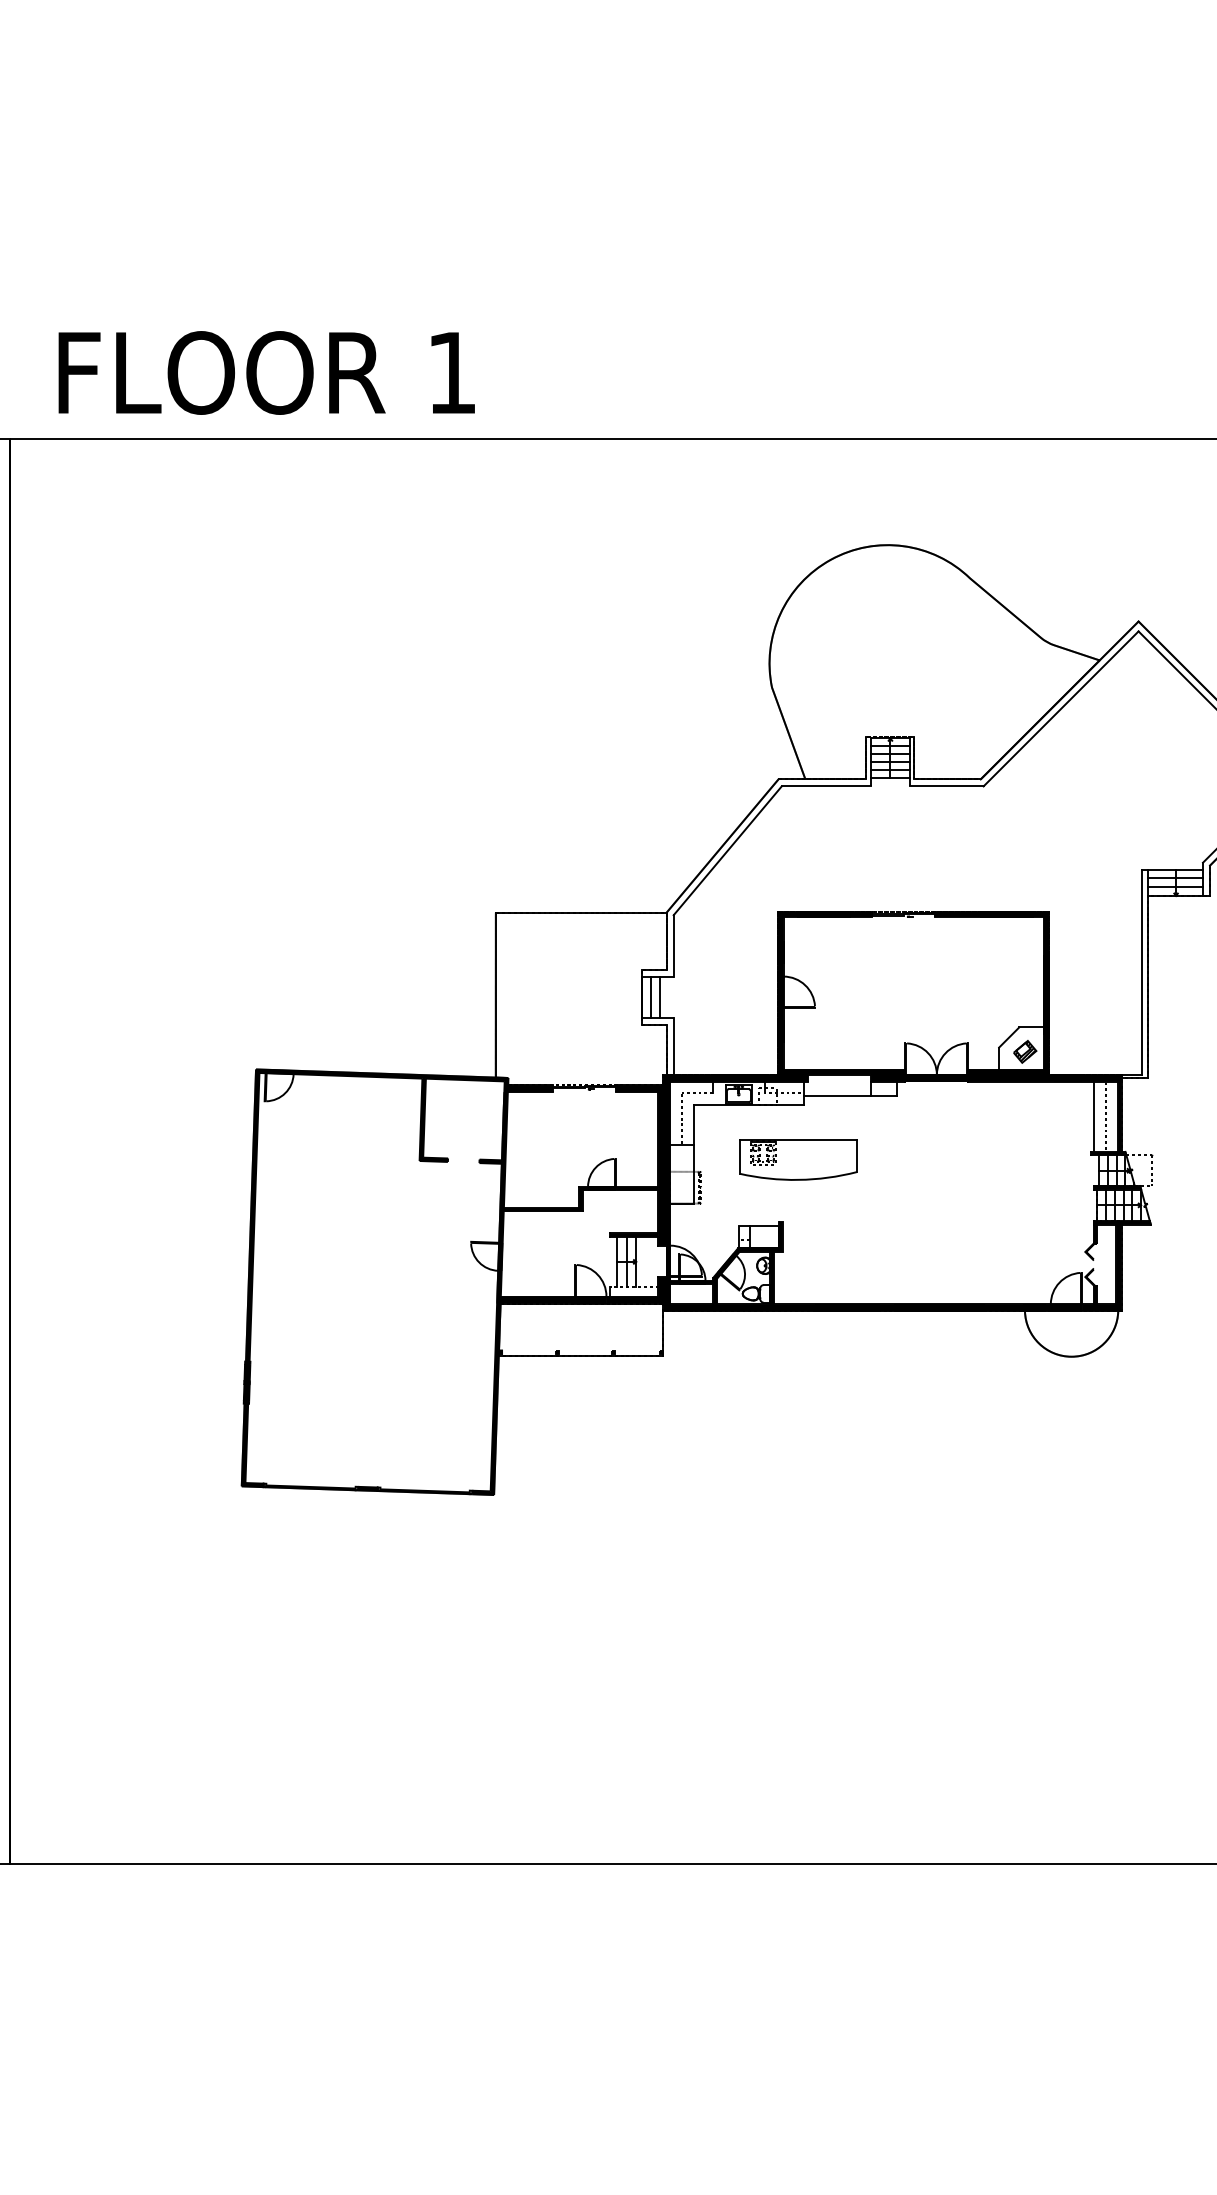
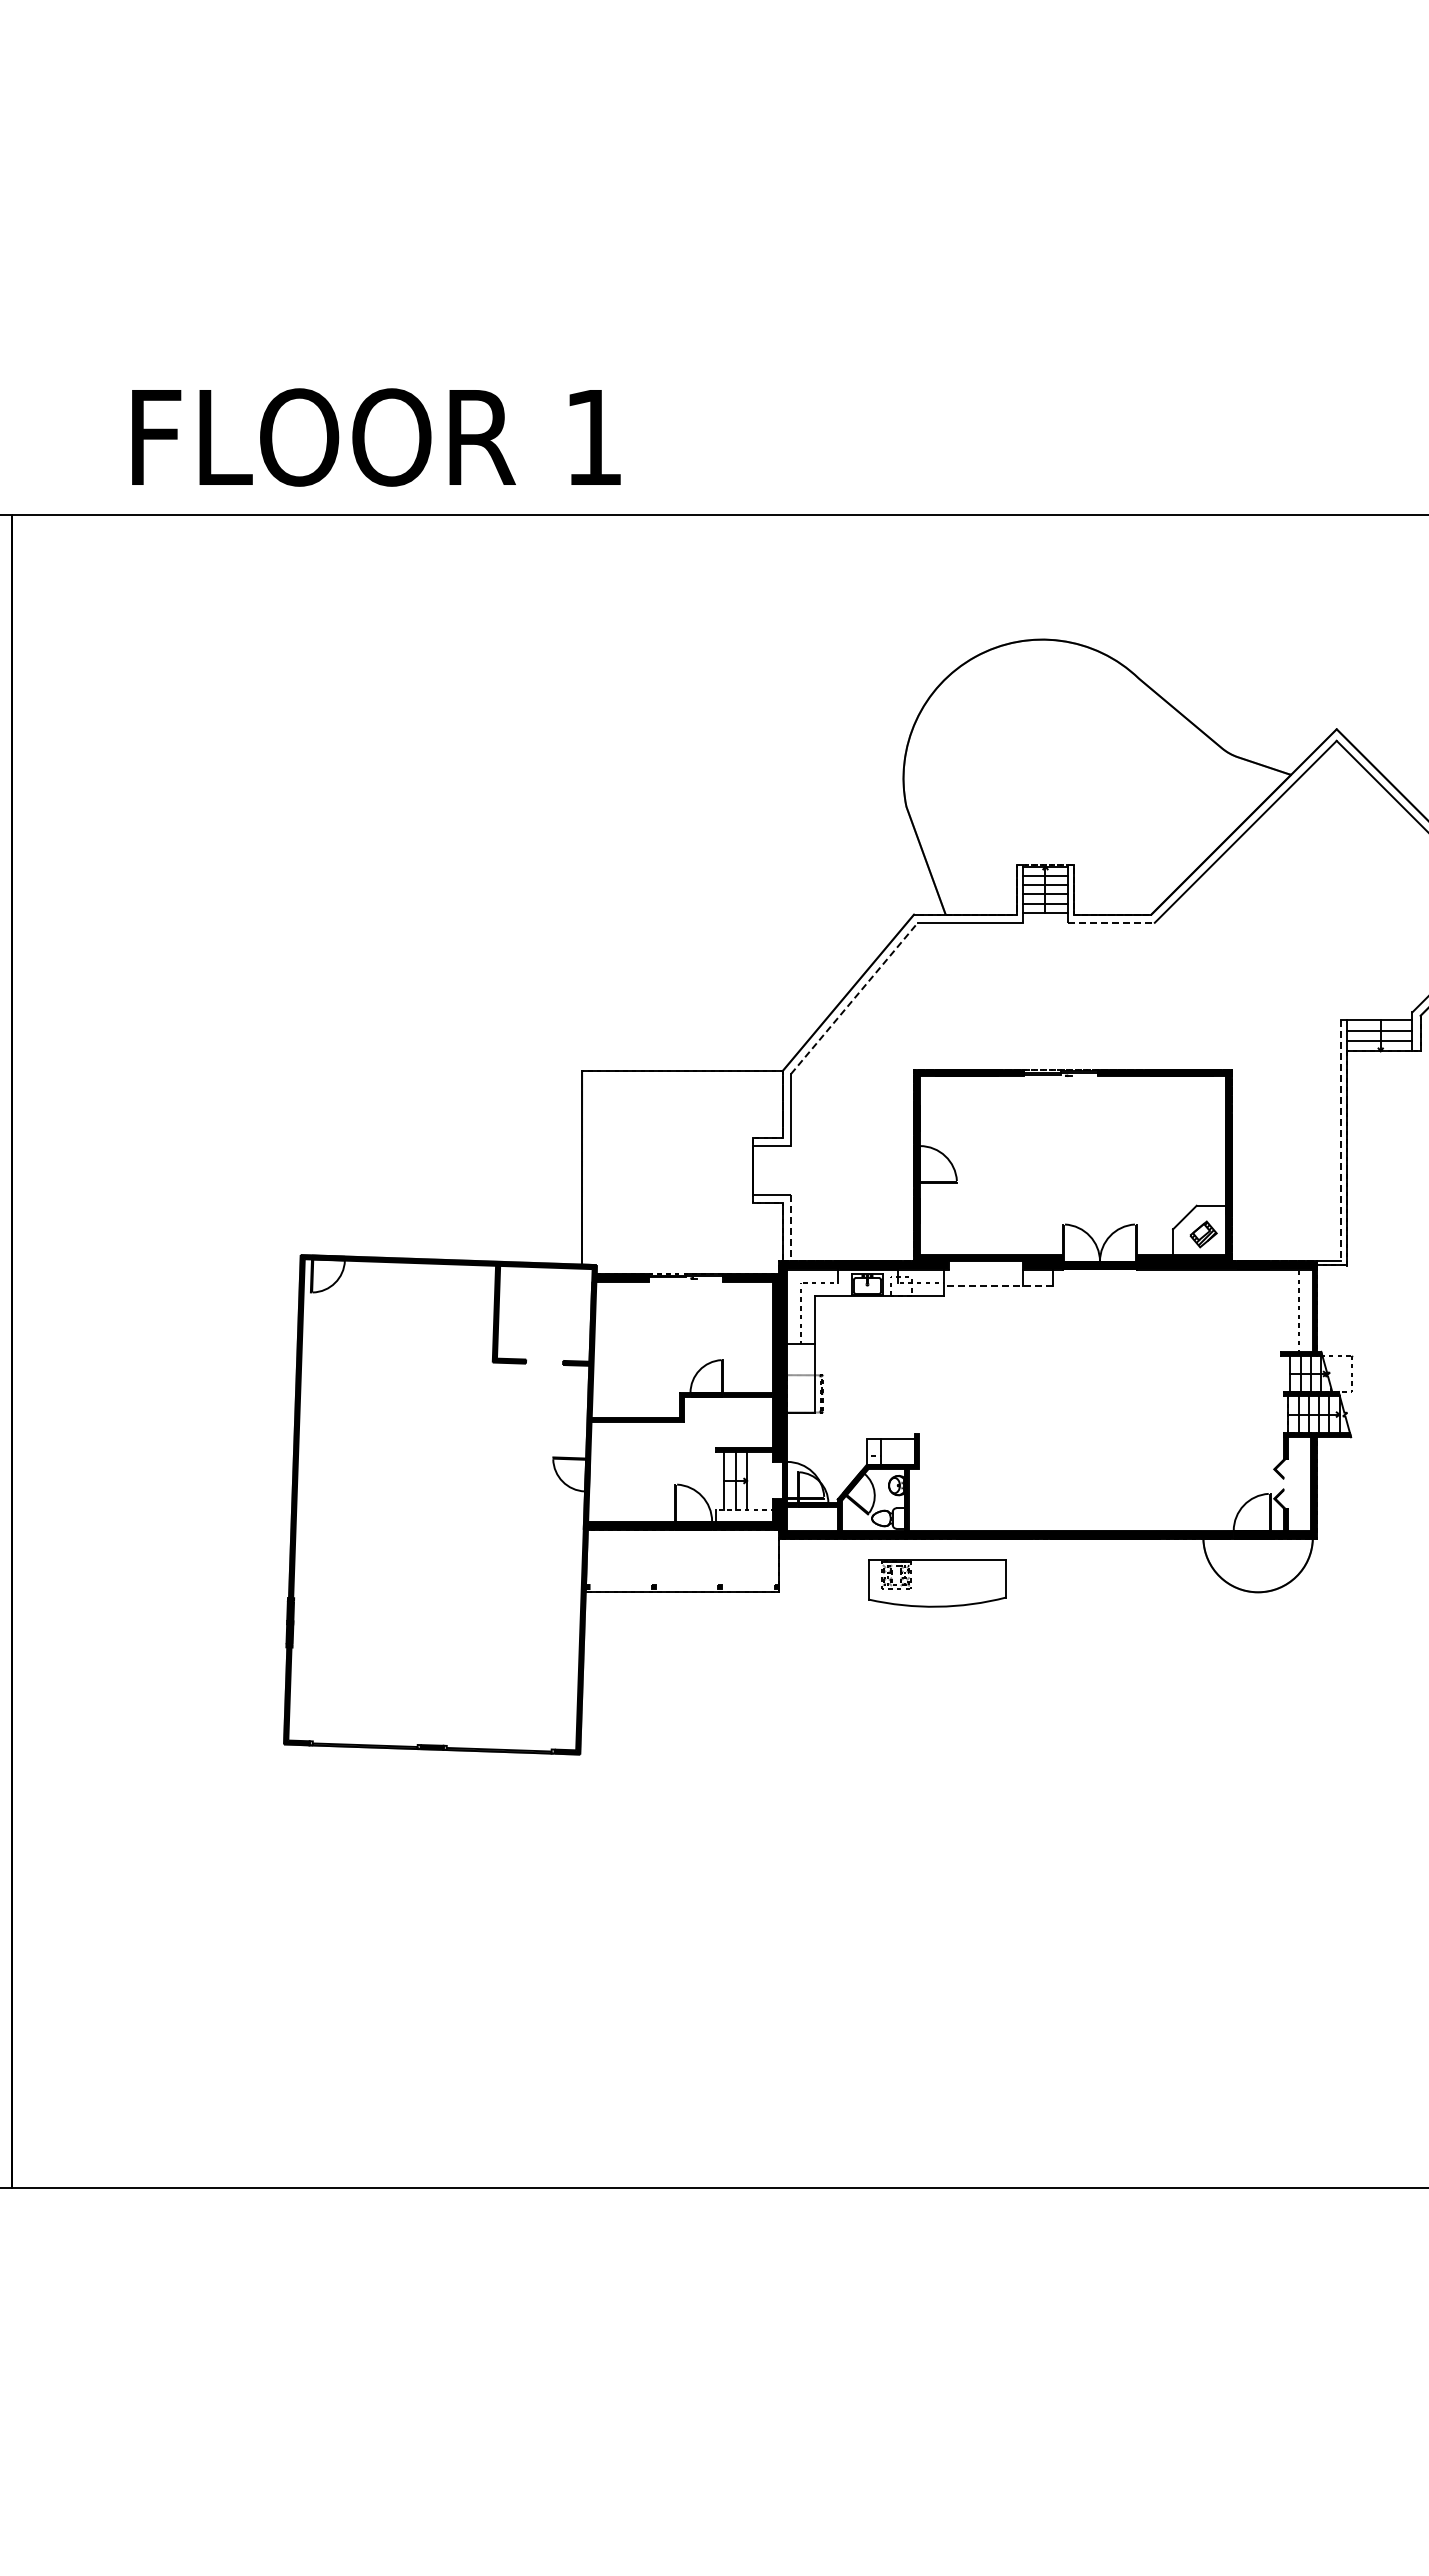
text: (266, 372) -> (376, 437), moved
line: (946, 786) -> (1111, 922), solid -> dashed
line: (727, 850) -> (854, 998), solid -> dashed
line: (1142, 972) -> (1341, 1141), solid -> dashed
line: (651, 997) -> (764, 1170), removed
line: (660, 997) -> (775, 1170), removed
line: (674, 1046) -> (791, 1228), solid -> dashed
line: (850, 1096) -> (998, 1286), solid -> dashed
line: (1094, 1116) -> (1284, 1310), removed
part: (798, 1160) -> (937, 1583), moved

